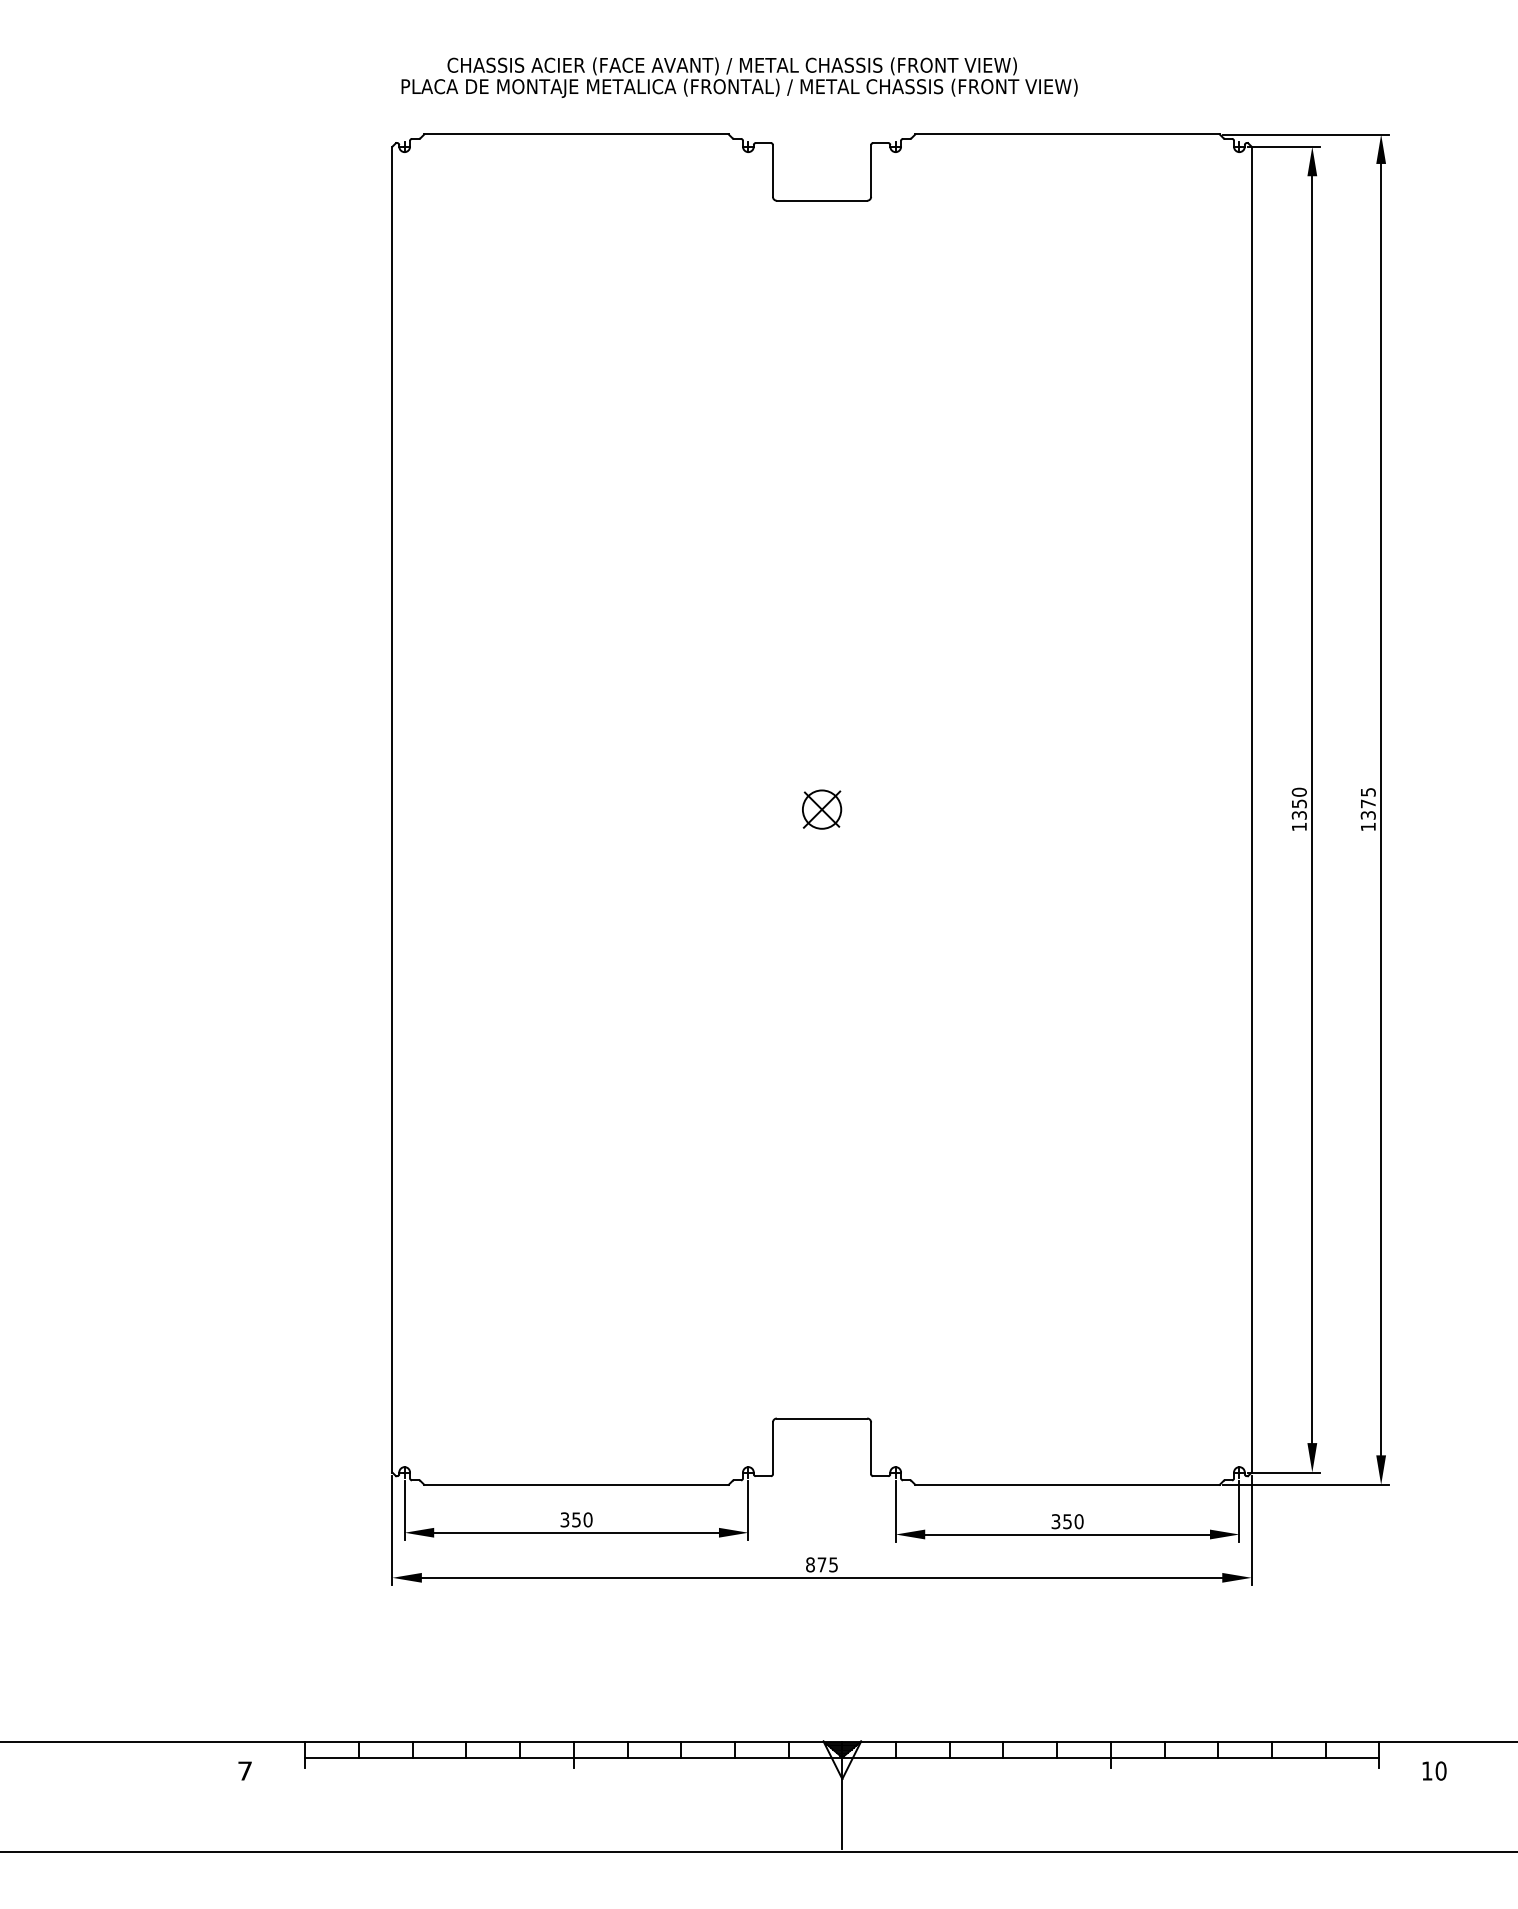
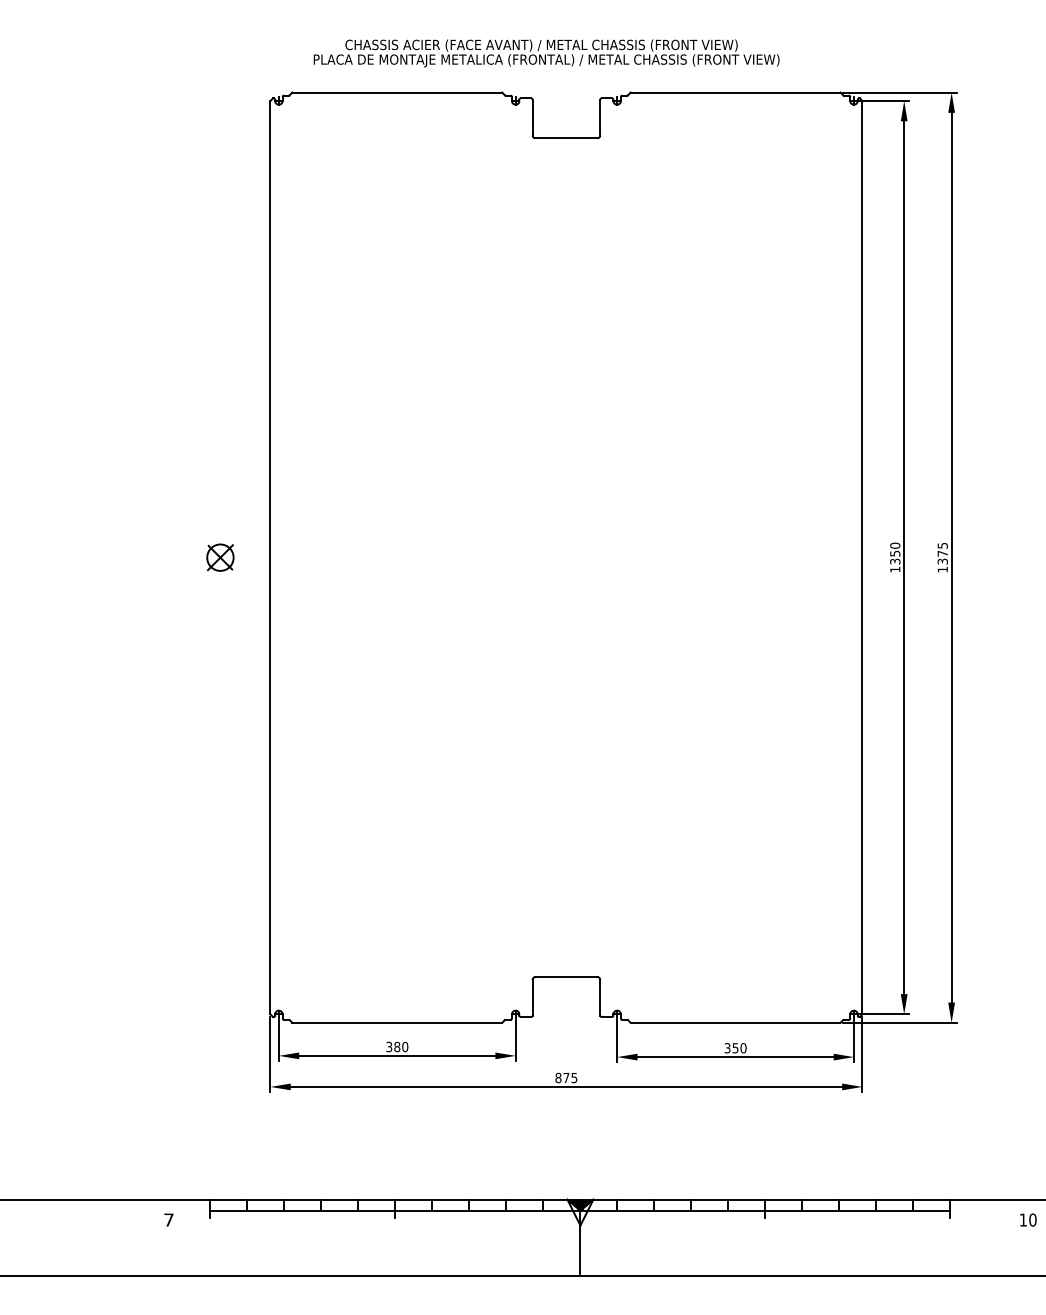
text: (739, 77) -> (546, 53), moved
part: (822, 809) -> (220, 557), moved
text: (576, 1519) -> (397, 1046), 350 -> 380
text: (1434, 1770) -> (1028, 1219), moved

